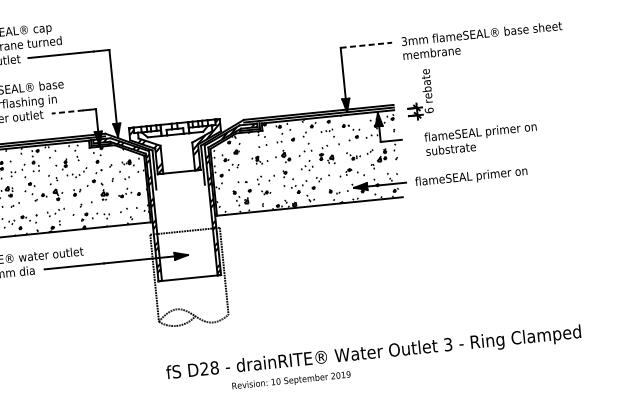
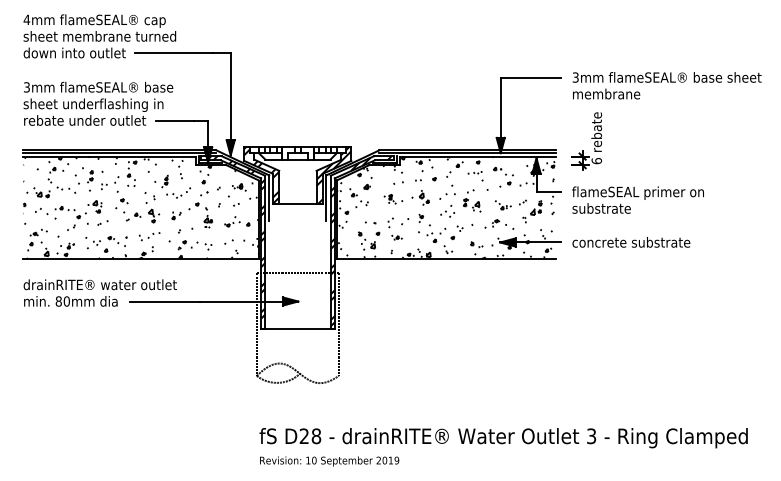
line: (366, 45) -> (531, 77), dashed -> solid
line: (67, 111) -> (174, 120), dashed -> solid
text: (480, 138) -> (637, 199), moved
text: (470, 177) -> (637, 243), flameSEAL primer on -> concrete substrate
text: (291, 381) -> (329, 461), moved

